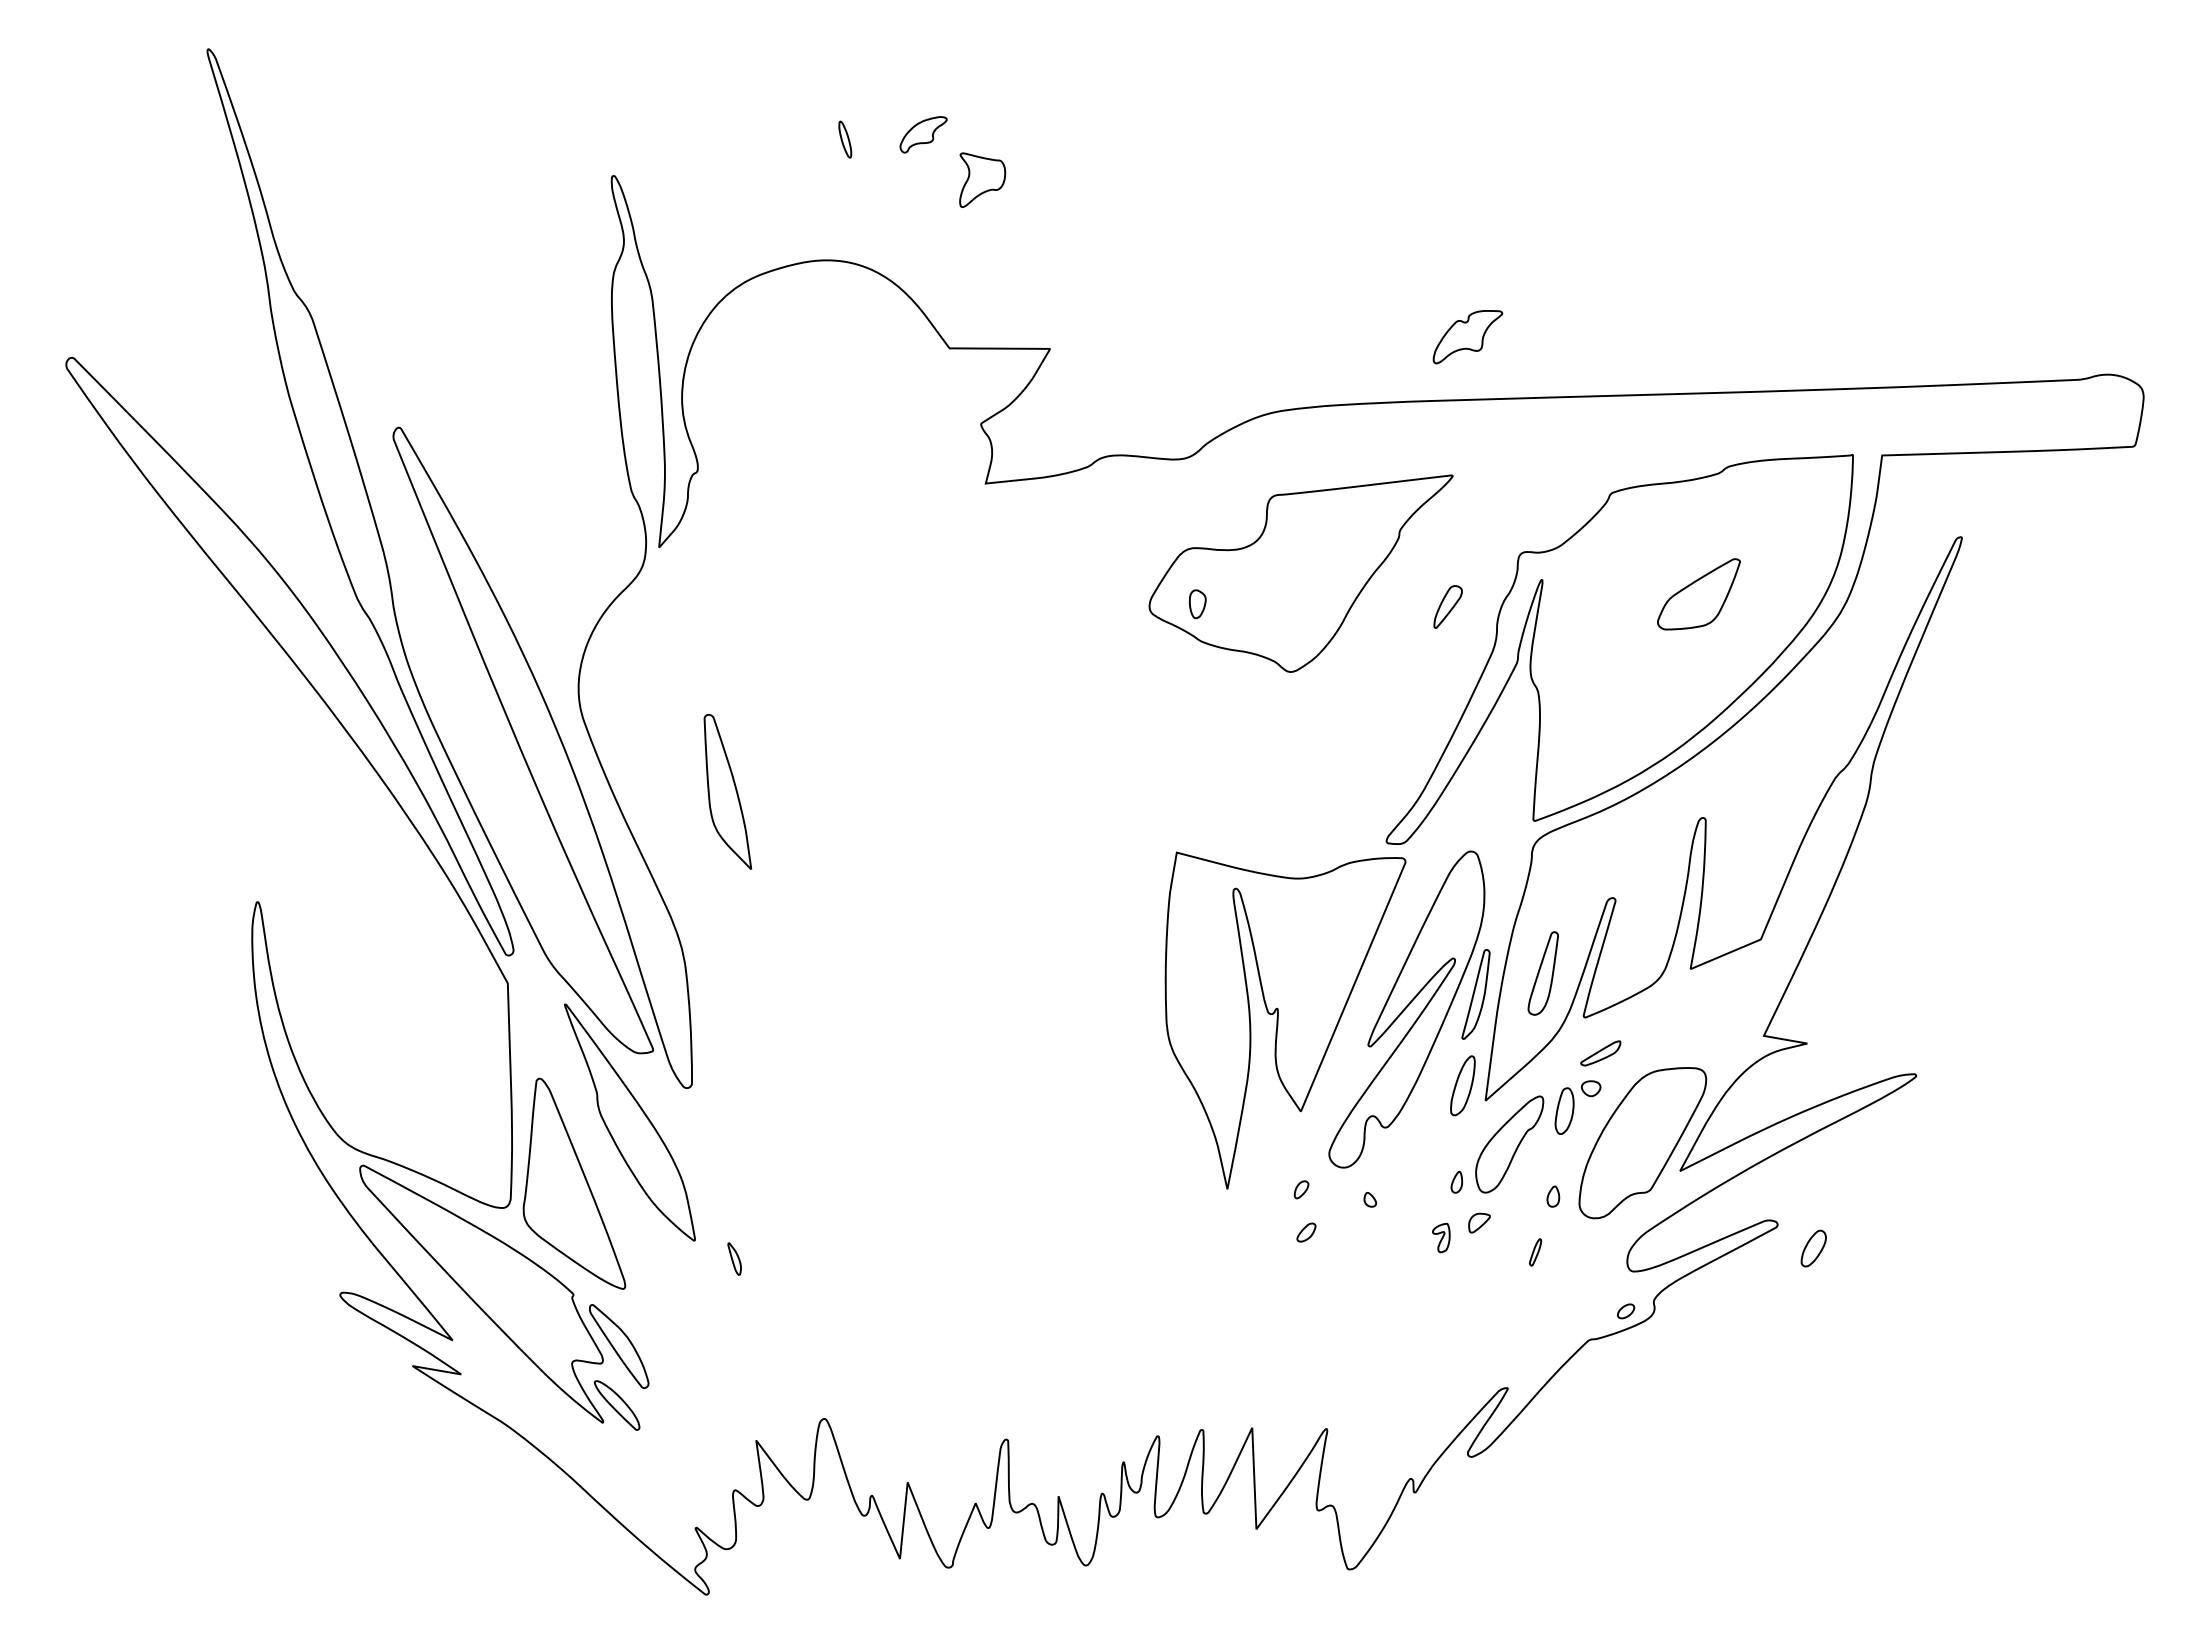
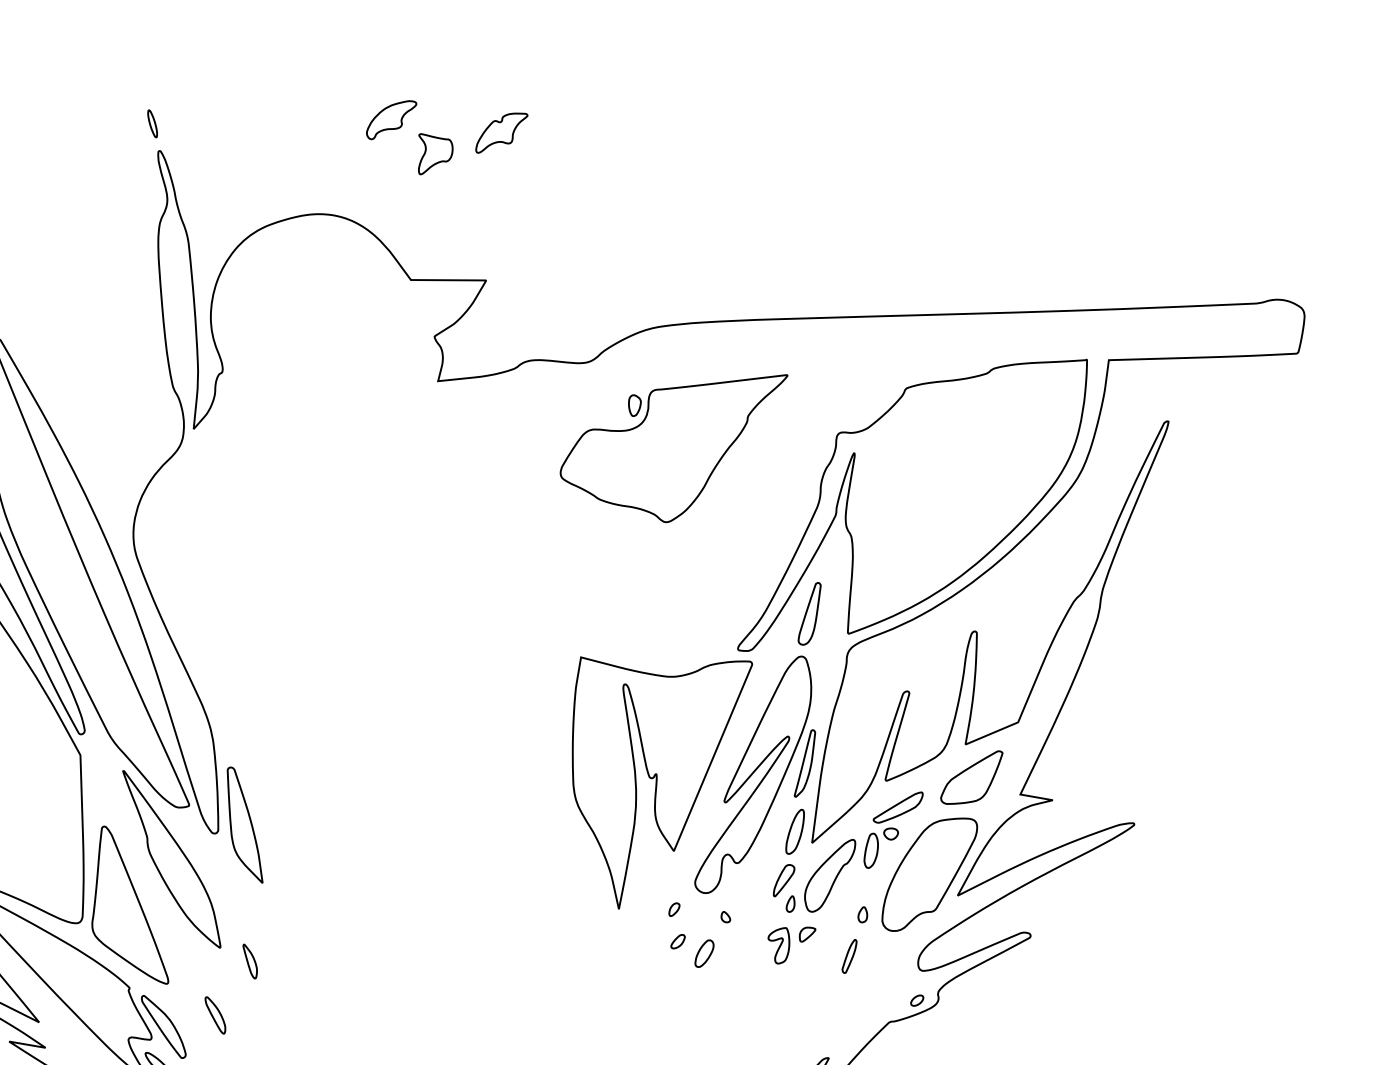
part: (923, 134) -> (391, 119), size x1.43
part: (845, 139) -> (152, 123), moved
part: (1467, 337) -> (501, 133), moved
part: (1698, 594) -> (971, 777), moved
part: (1197, 604) -> (634, 405), moved
part: (1447, 606) -> (783, 880), moved
part: (727, 791) -> (244, 824), moved
part: (1542, 973) -> (809, 613), moved
part: (1600, 1053) -> (898, 807), size x1.67
part: (1441, 1237) -> (779, 945), size x1.67
part: (1813, 1248) -> (704, 953), moved
part: (1535, 1252) -> (849, 956), size x1.67
part: (734, 1258) -> (250, 961), size x1.43
part: (688, 1330) -> (215, 1014), added

